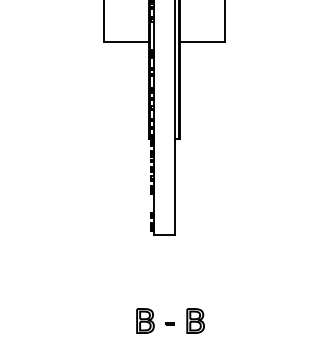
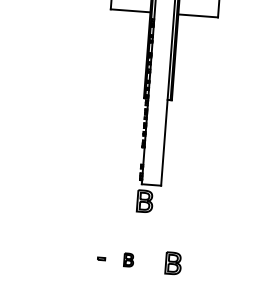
part: (158, 253) -> (144, 200), added
part: (145, 320) -> (128, 259), size x0.6
part: (169, 323) -> (101, 258), moved

